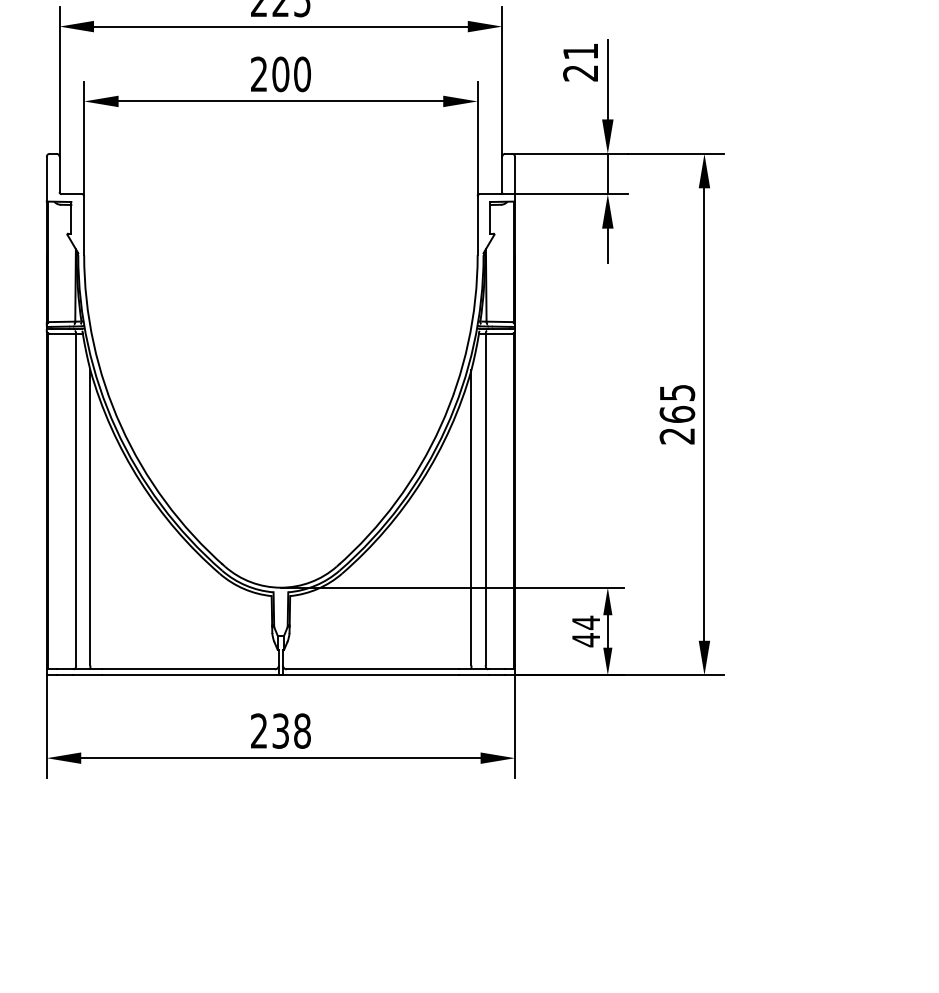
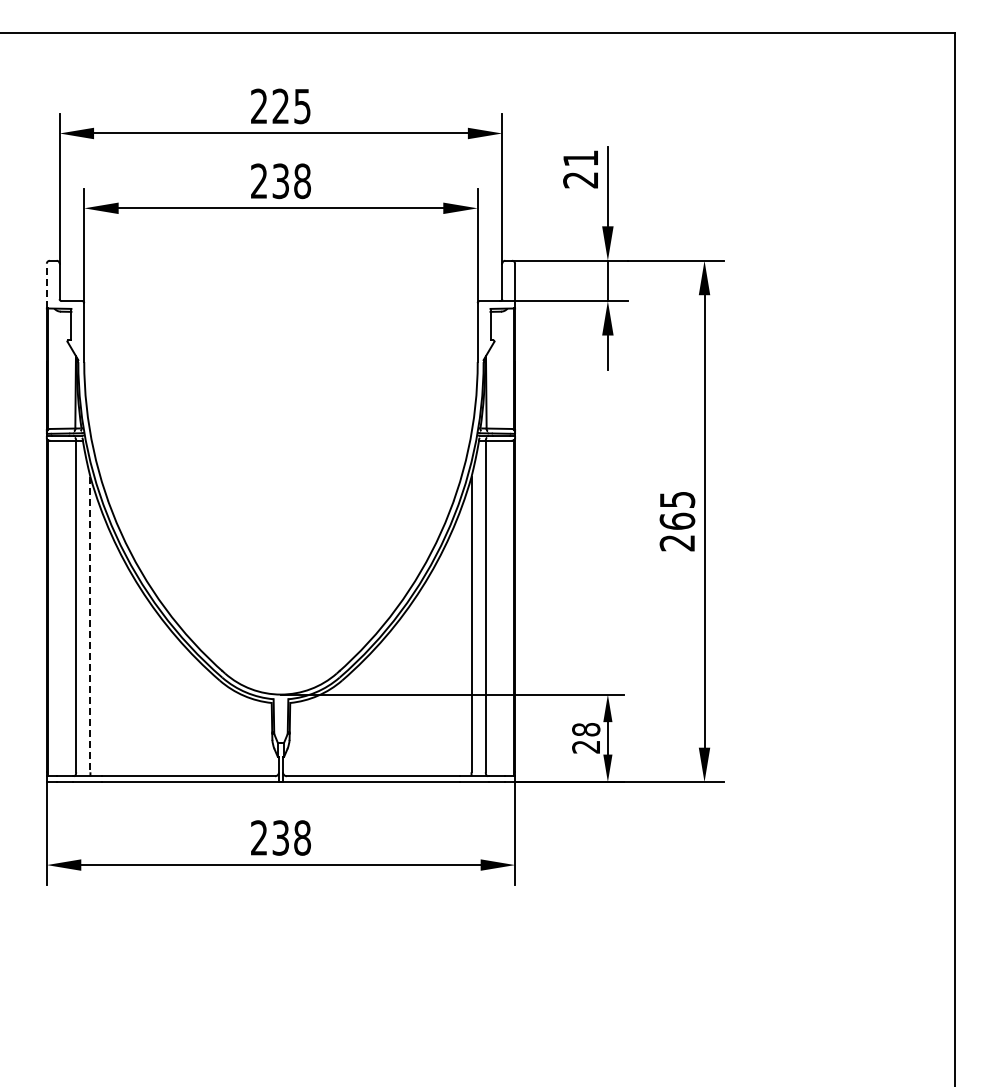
text: (291, 74) -> (291, 181), 200 -> 238
line: (46, 178) -> (46, 285), solid -> dashed
line: (90, 517) -> (90, 624), solid -> dashed
text: (586, 631) -> (586, 738), 44 -> 28

